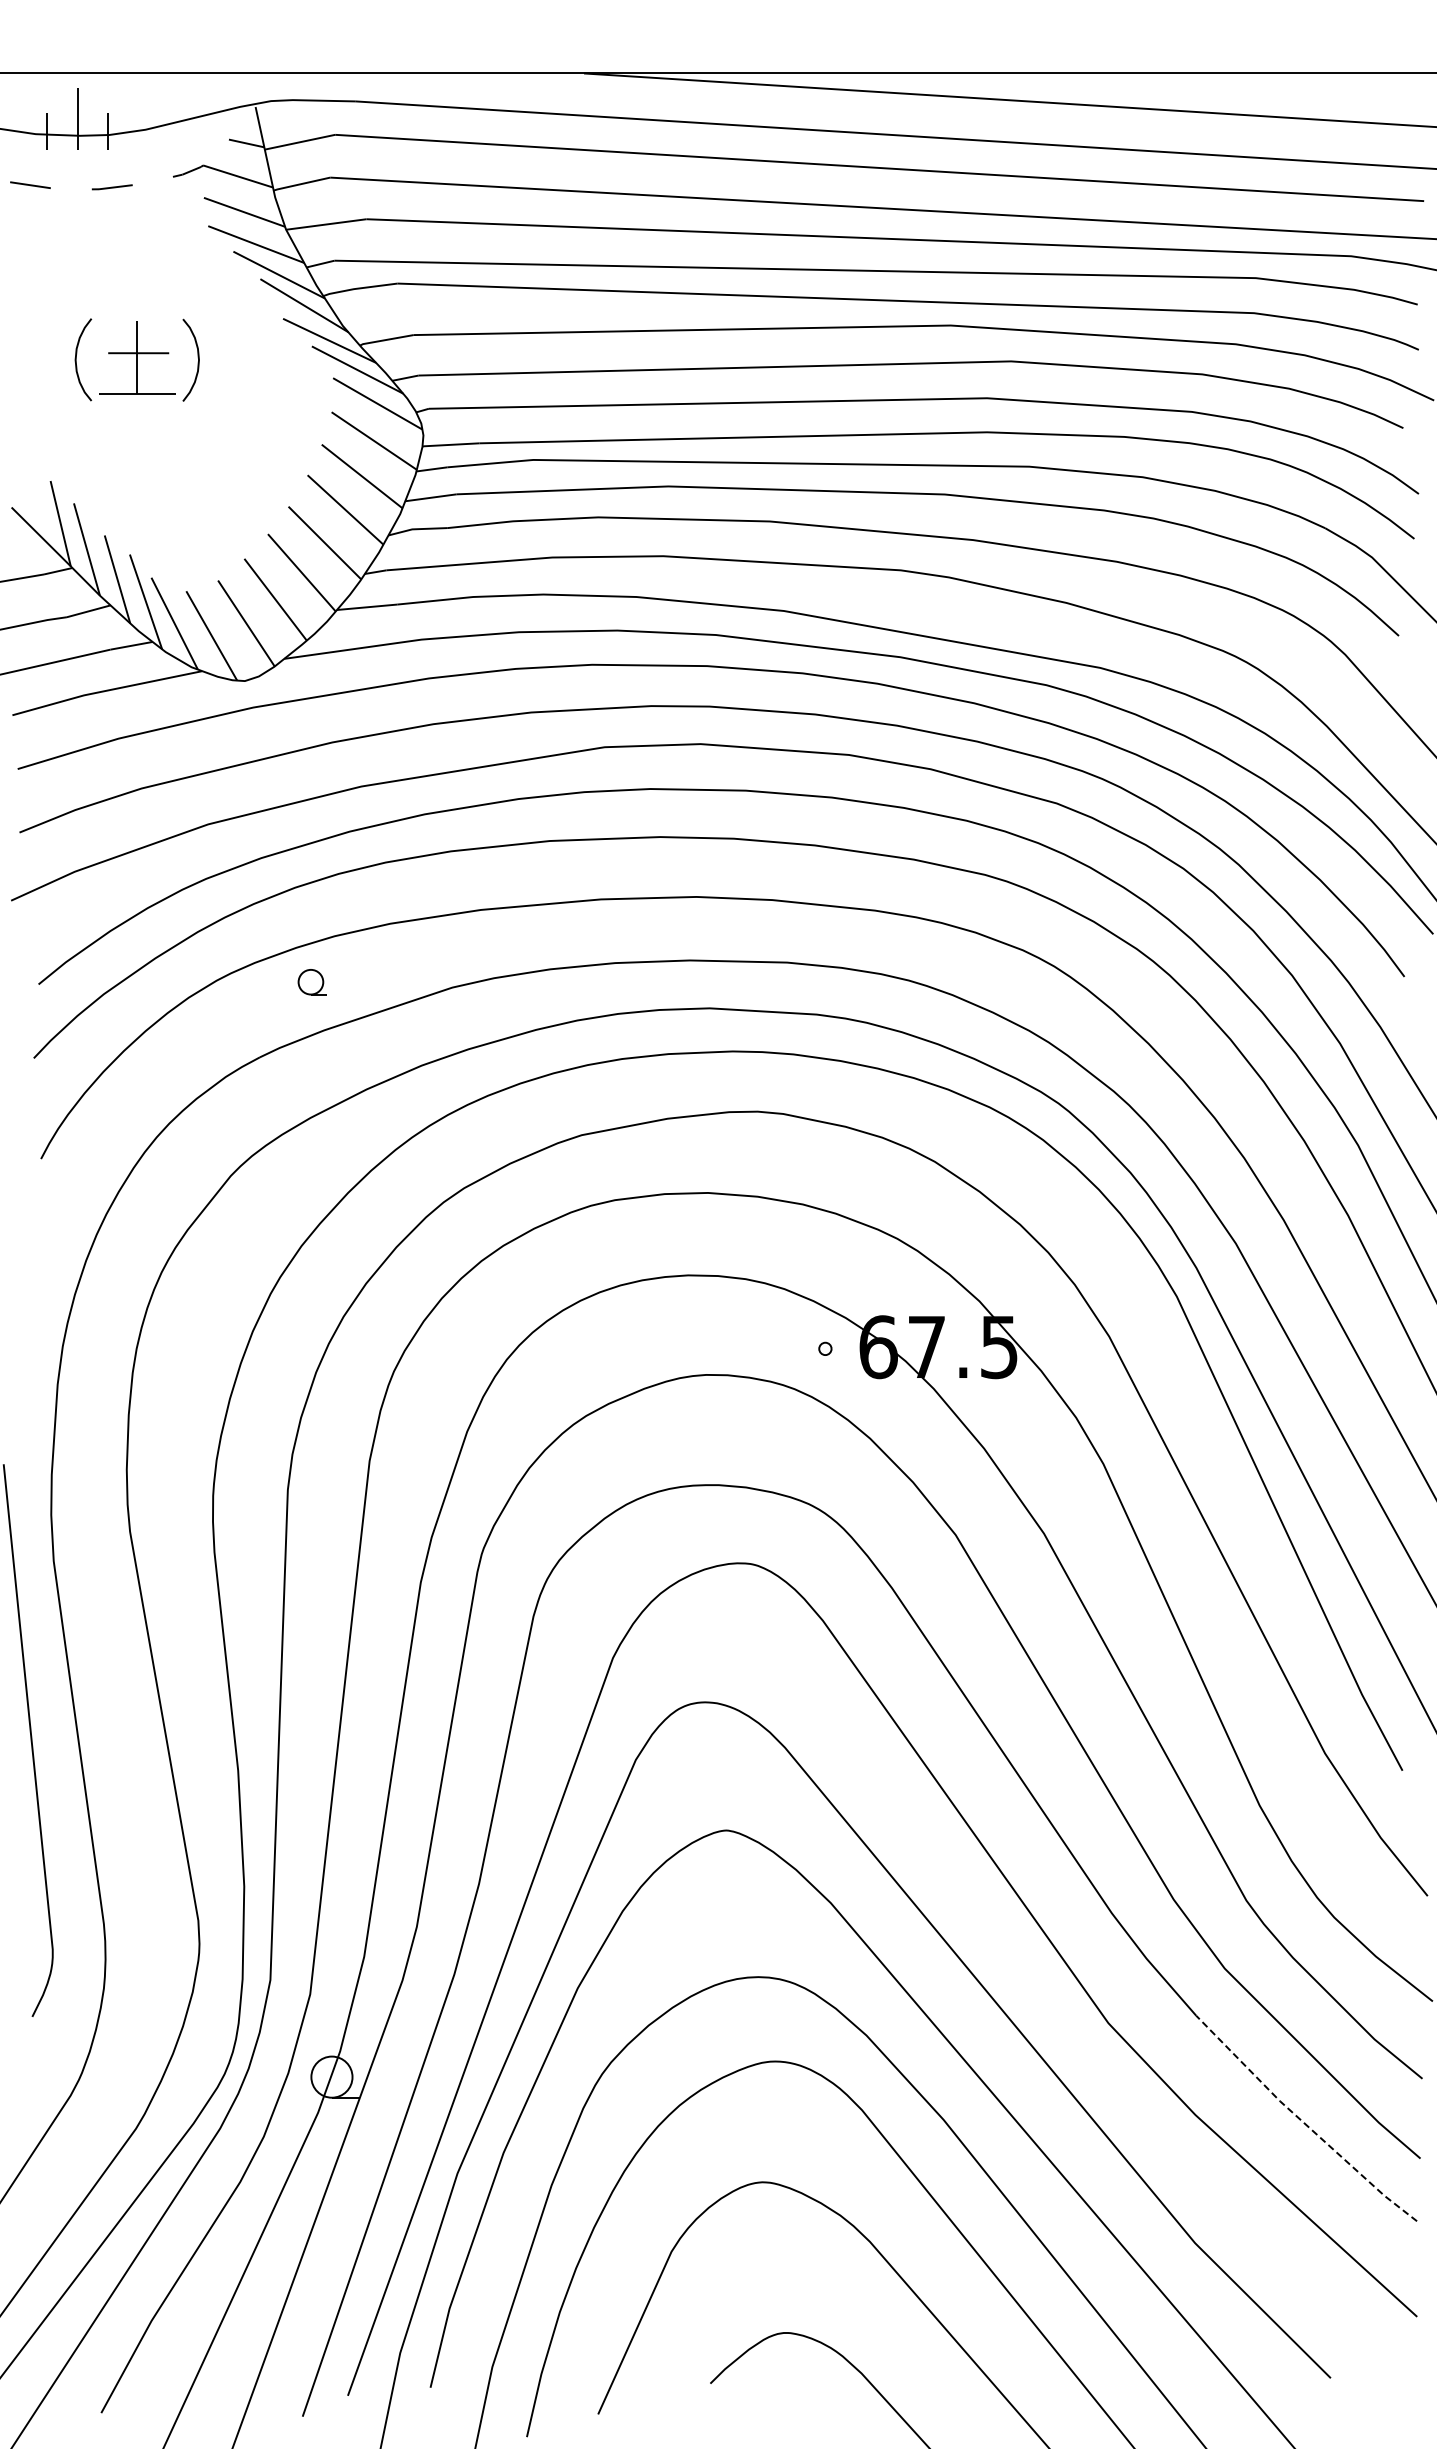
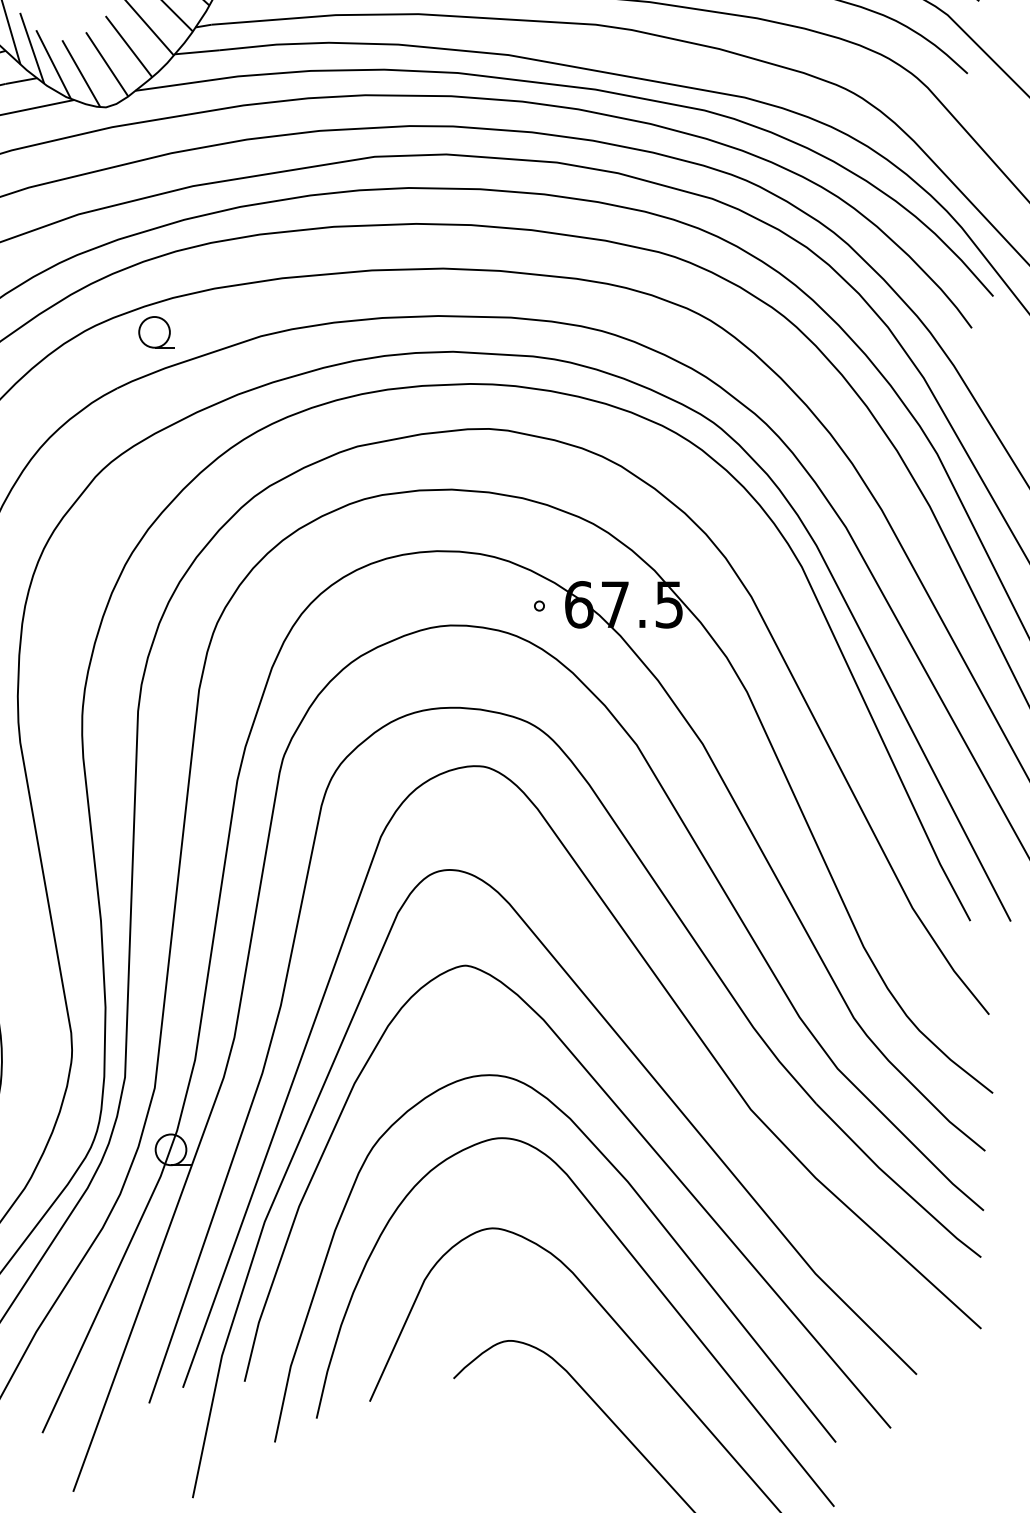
part: (312, 981) -> (156, 331), size x1.67
line: (1303, 2122) -> (896, 1183), dashed -> solid

